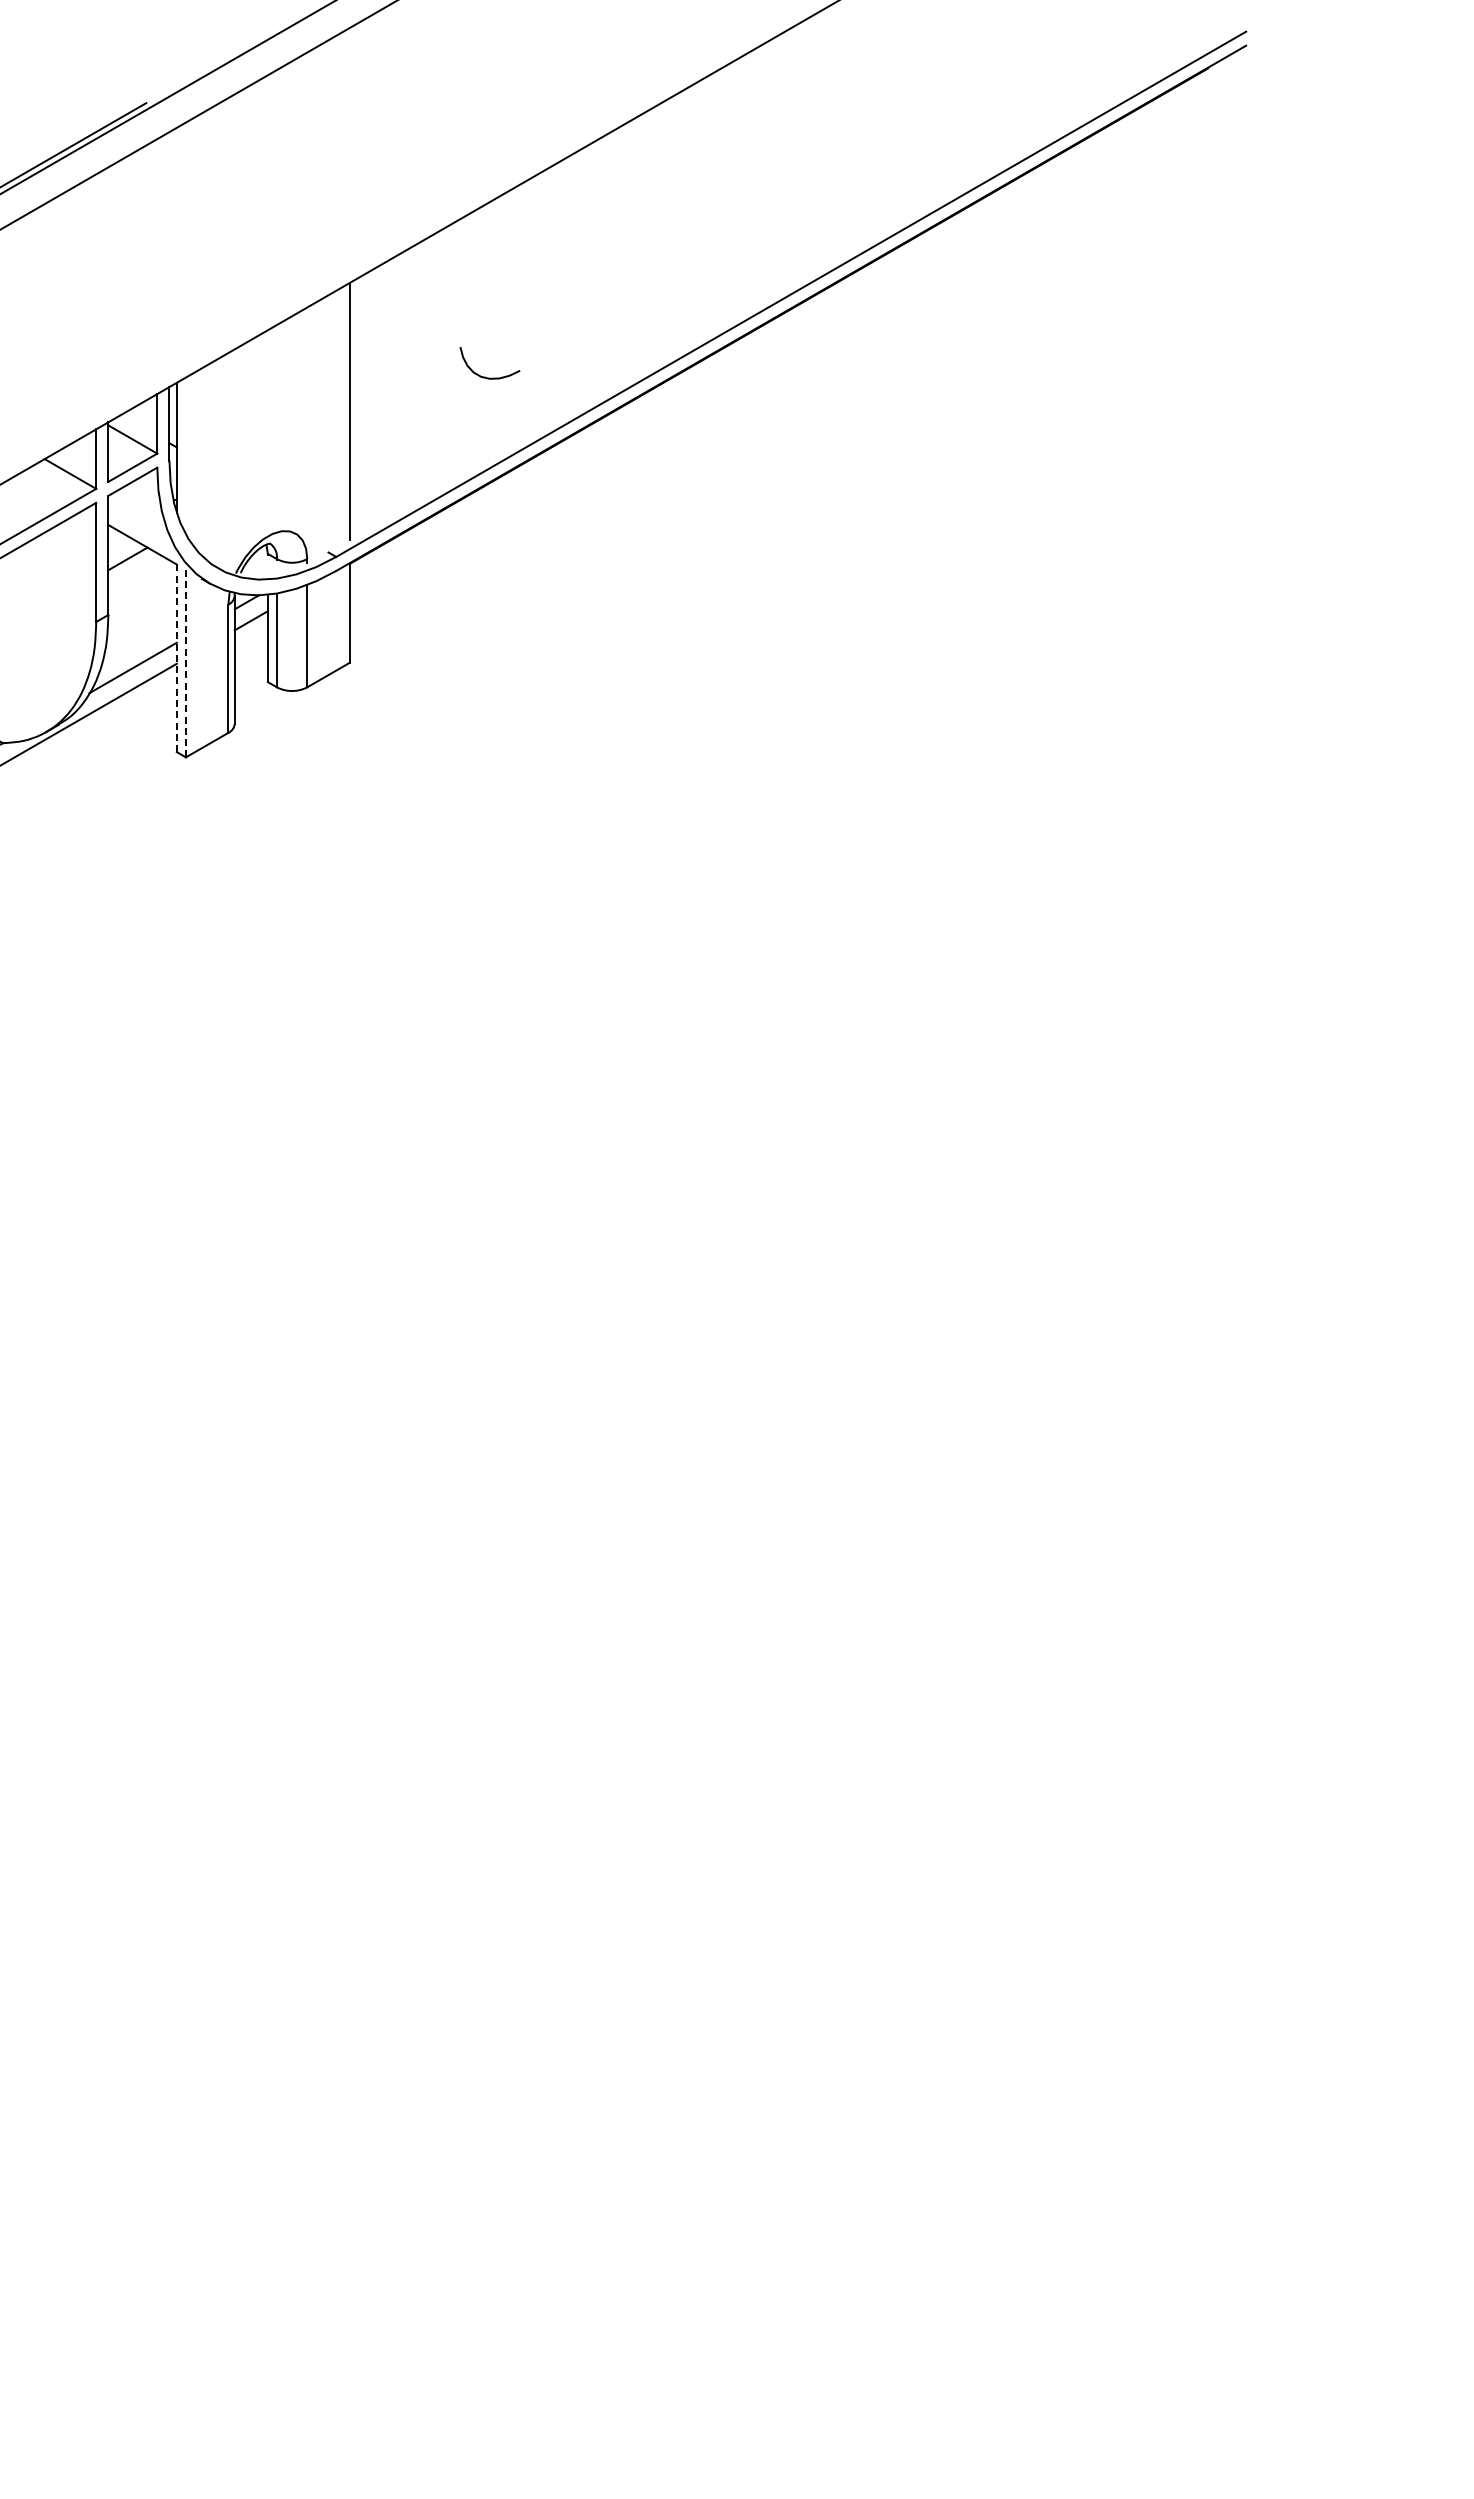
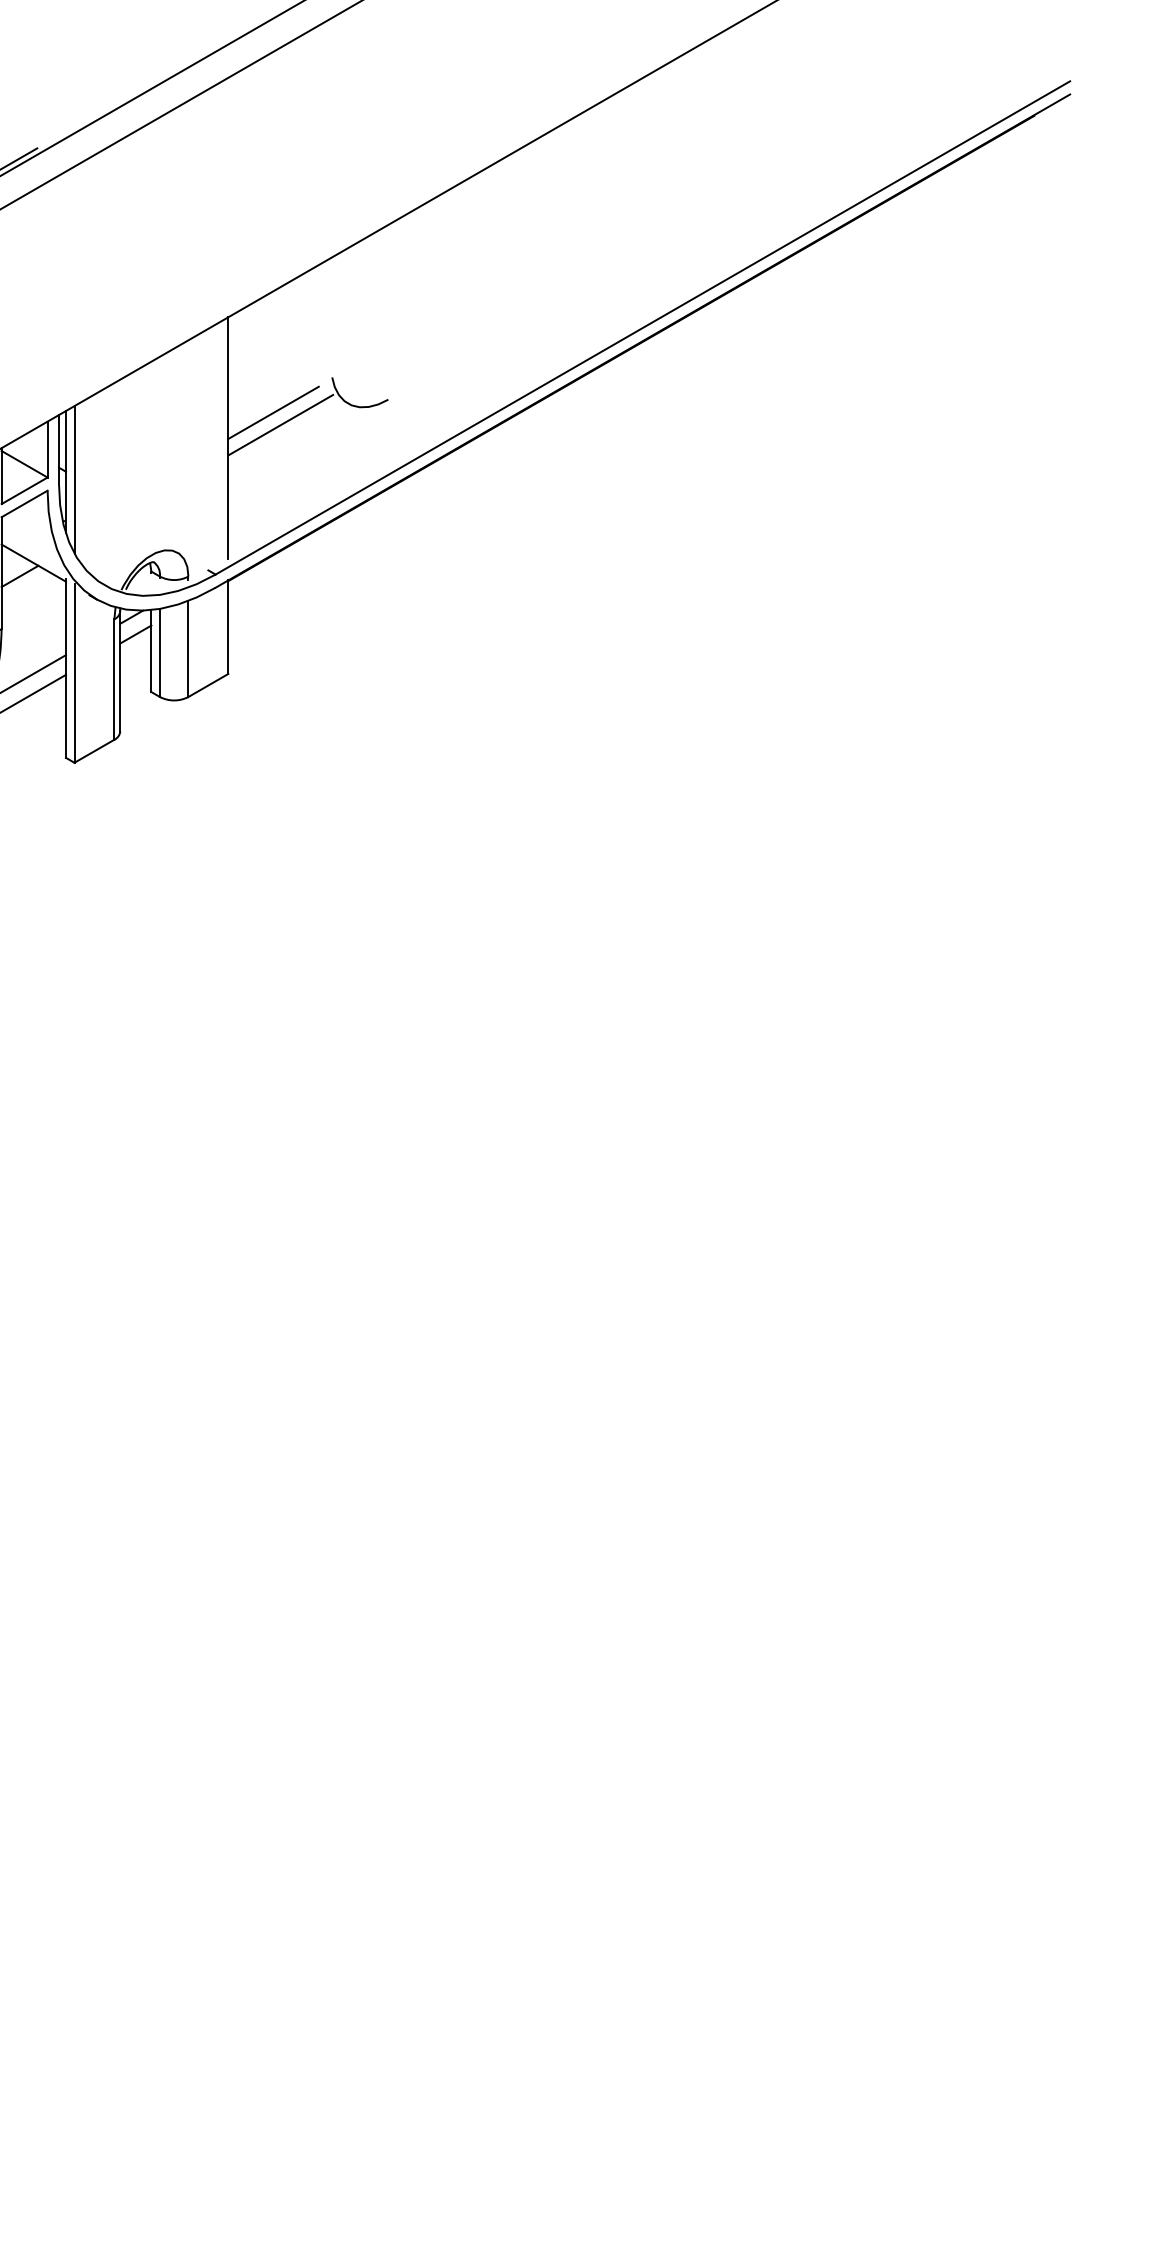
line: (397, 384) -> (273, 412), added
line: (405, 397) -> (280, 424), added
line: (185, 455) -> (74, 479), added
line: (176, 656) -> (65, 668), dashed -> solid
line: (185, 661) -> (74, 672), dashed -> solid

